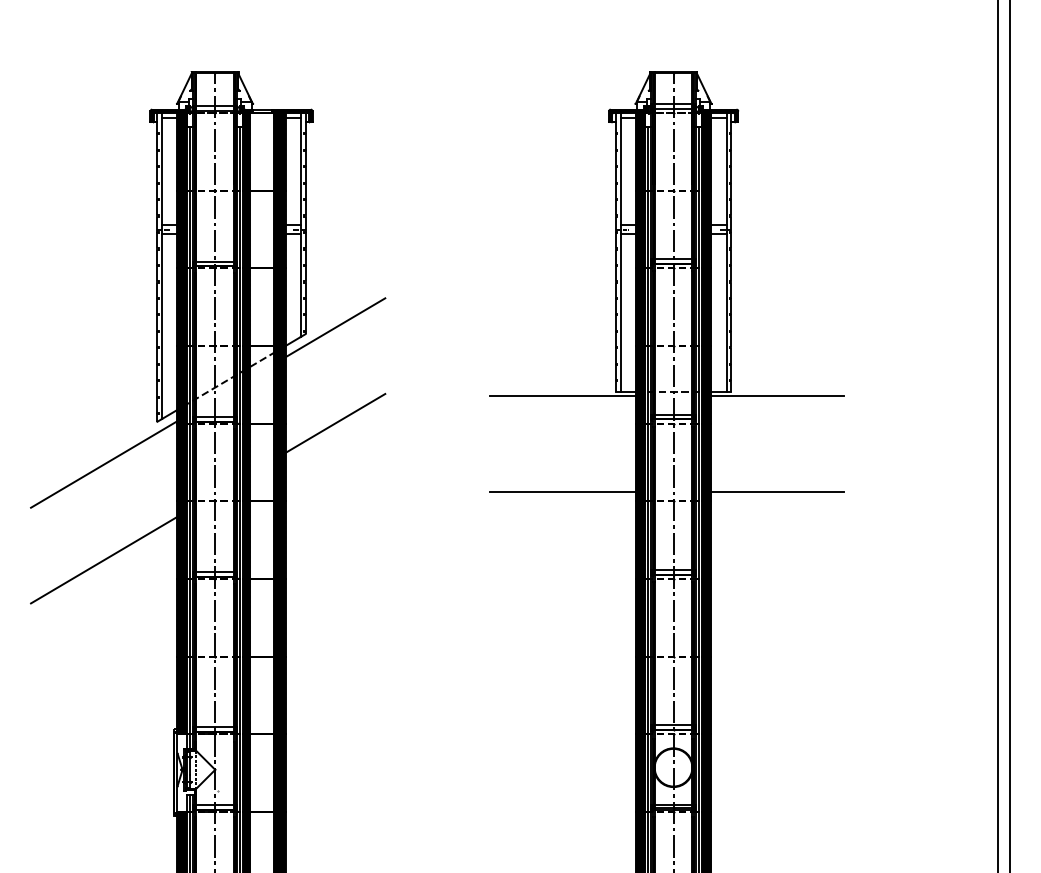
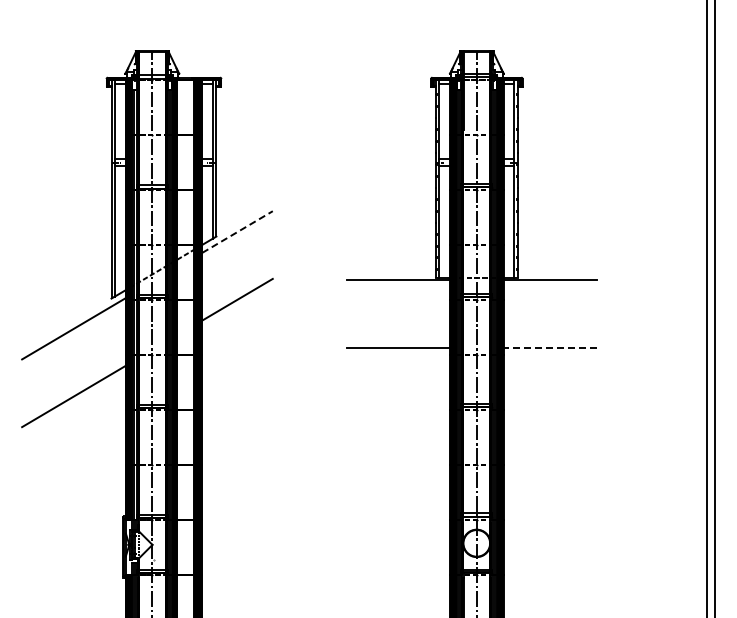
line: (335, 328) -> (237, 232), solid -> dashed
line: (777, 490) -> (550, 347), solid -> dashed

